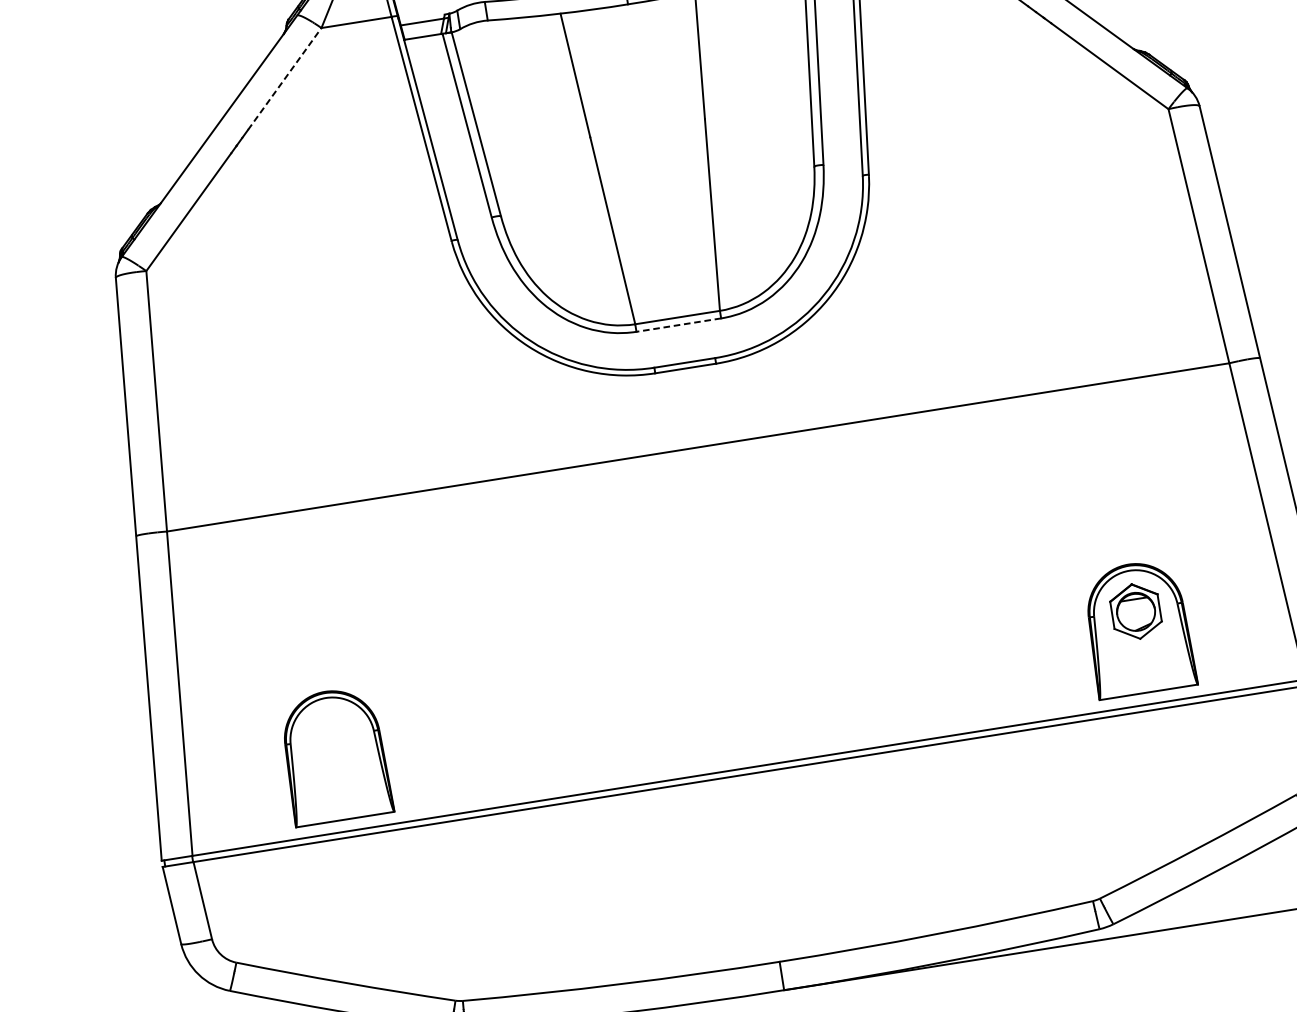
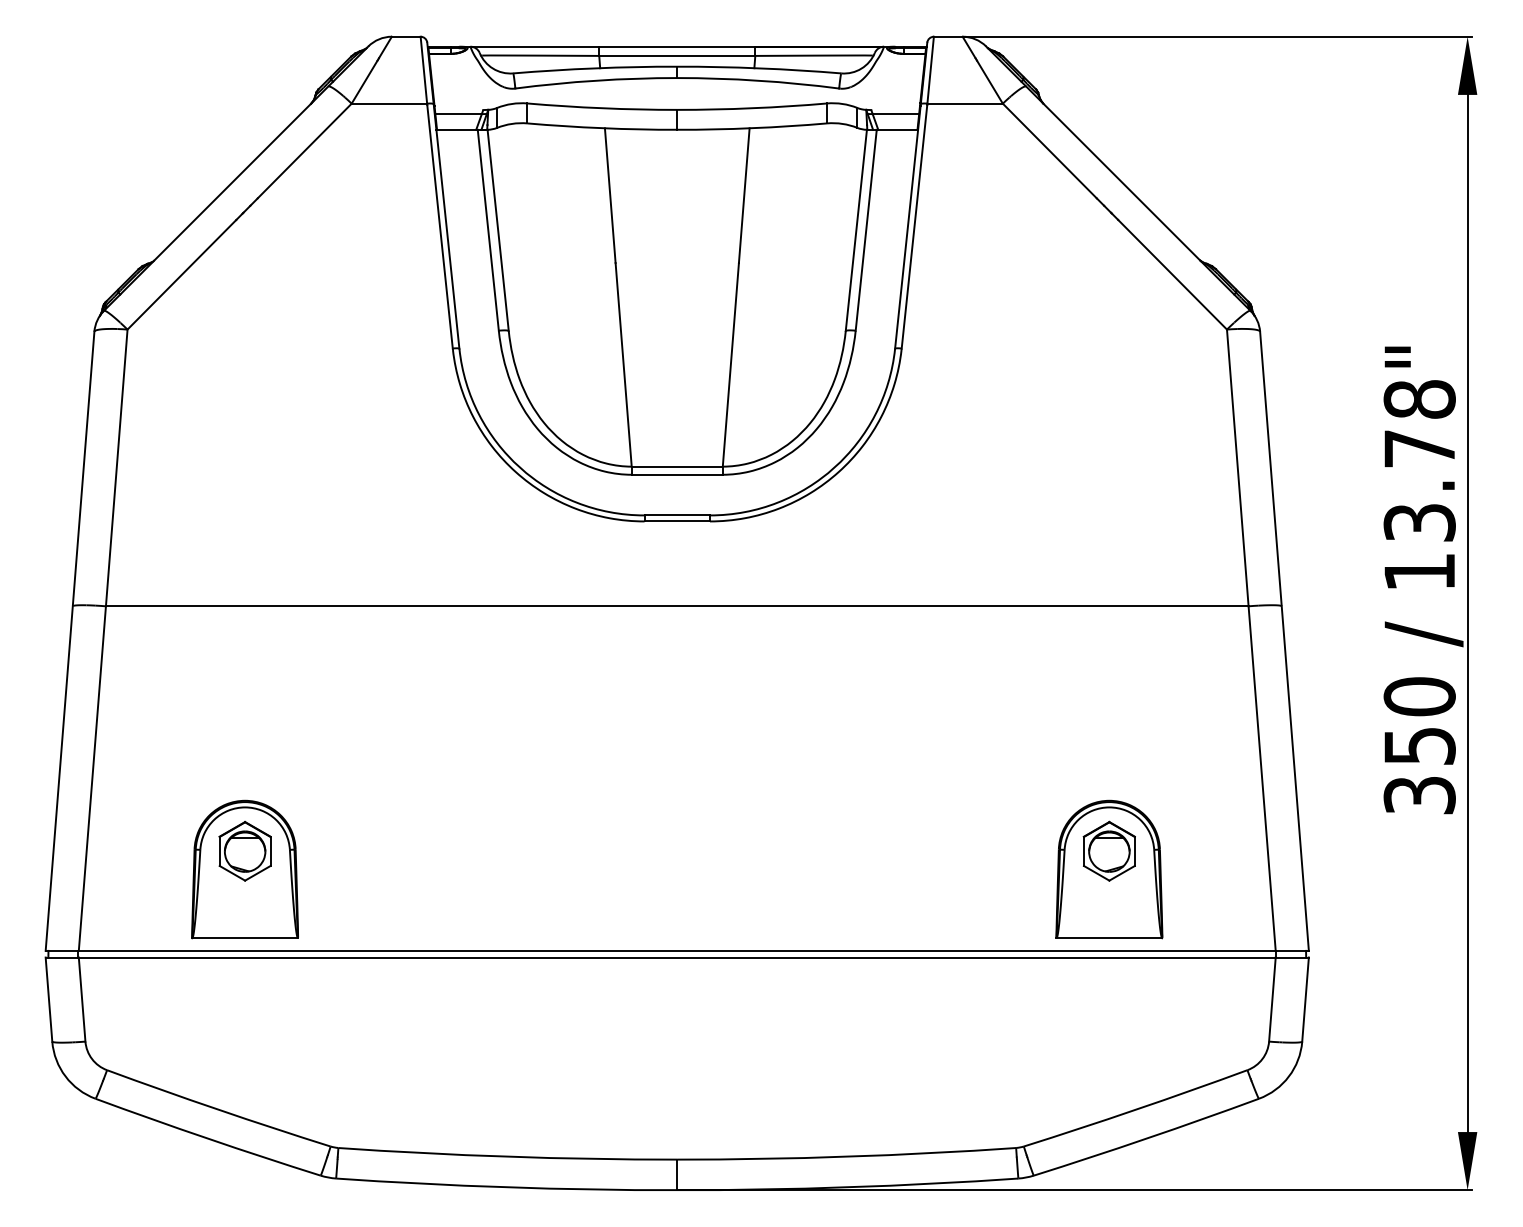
line: (284, 79) -> (304, 151), dashed -> solid
line: (678, 324) -> (677, 474), dashed -> solid
part: (331, 738) -> (244, 850), added

